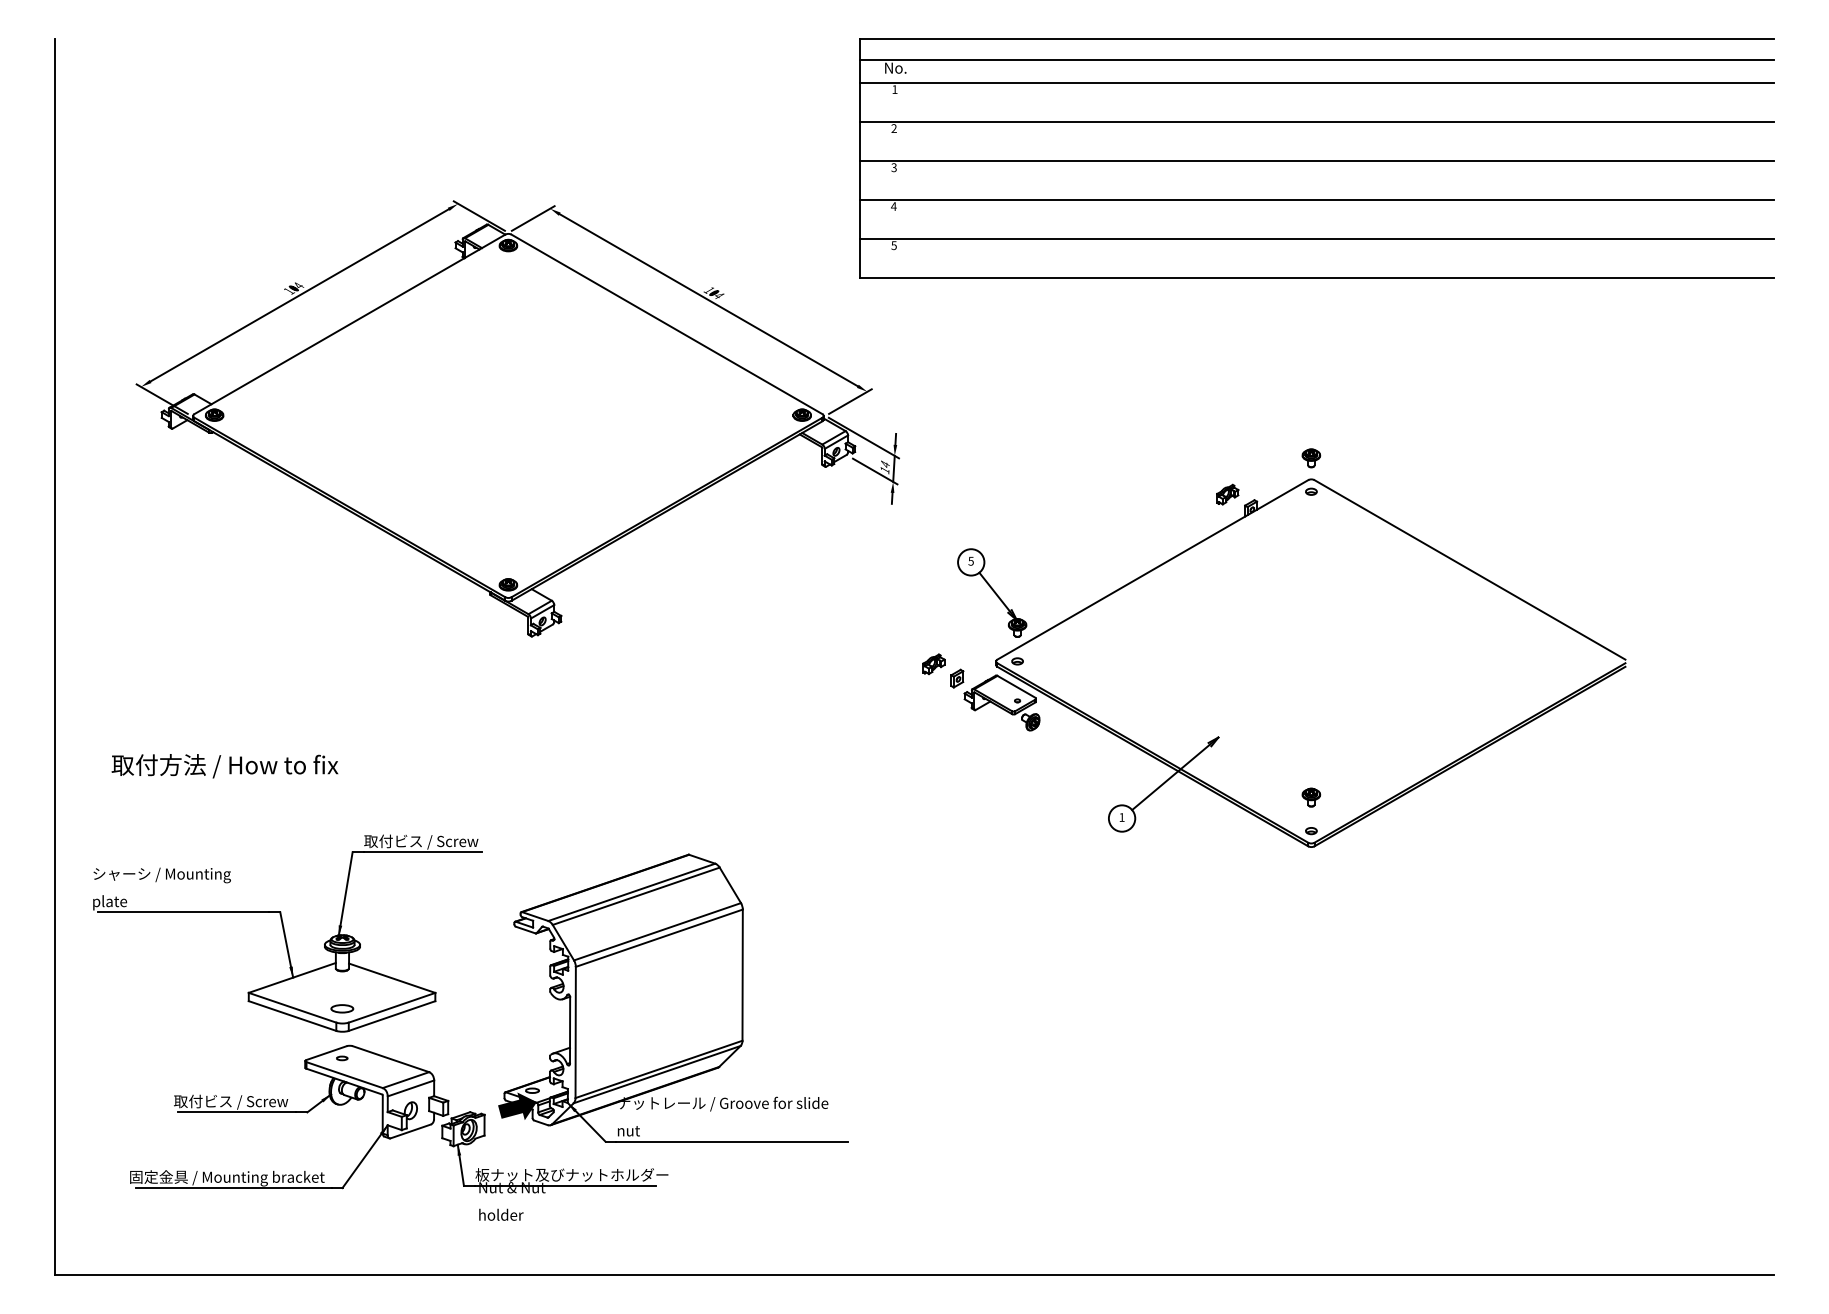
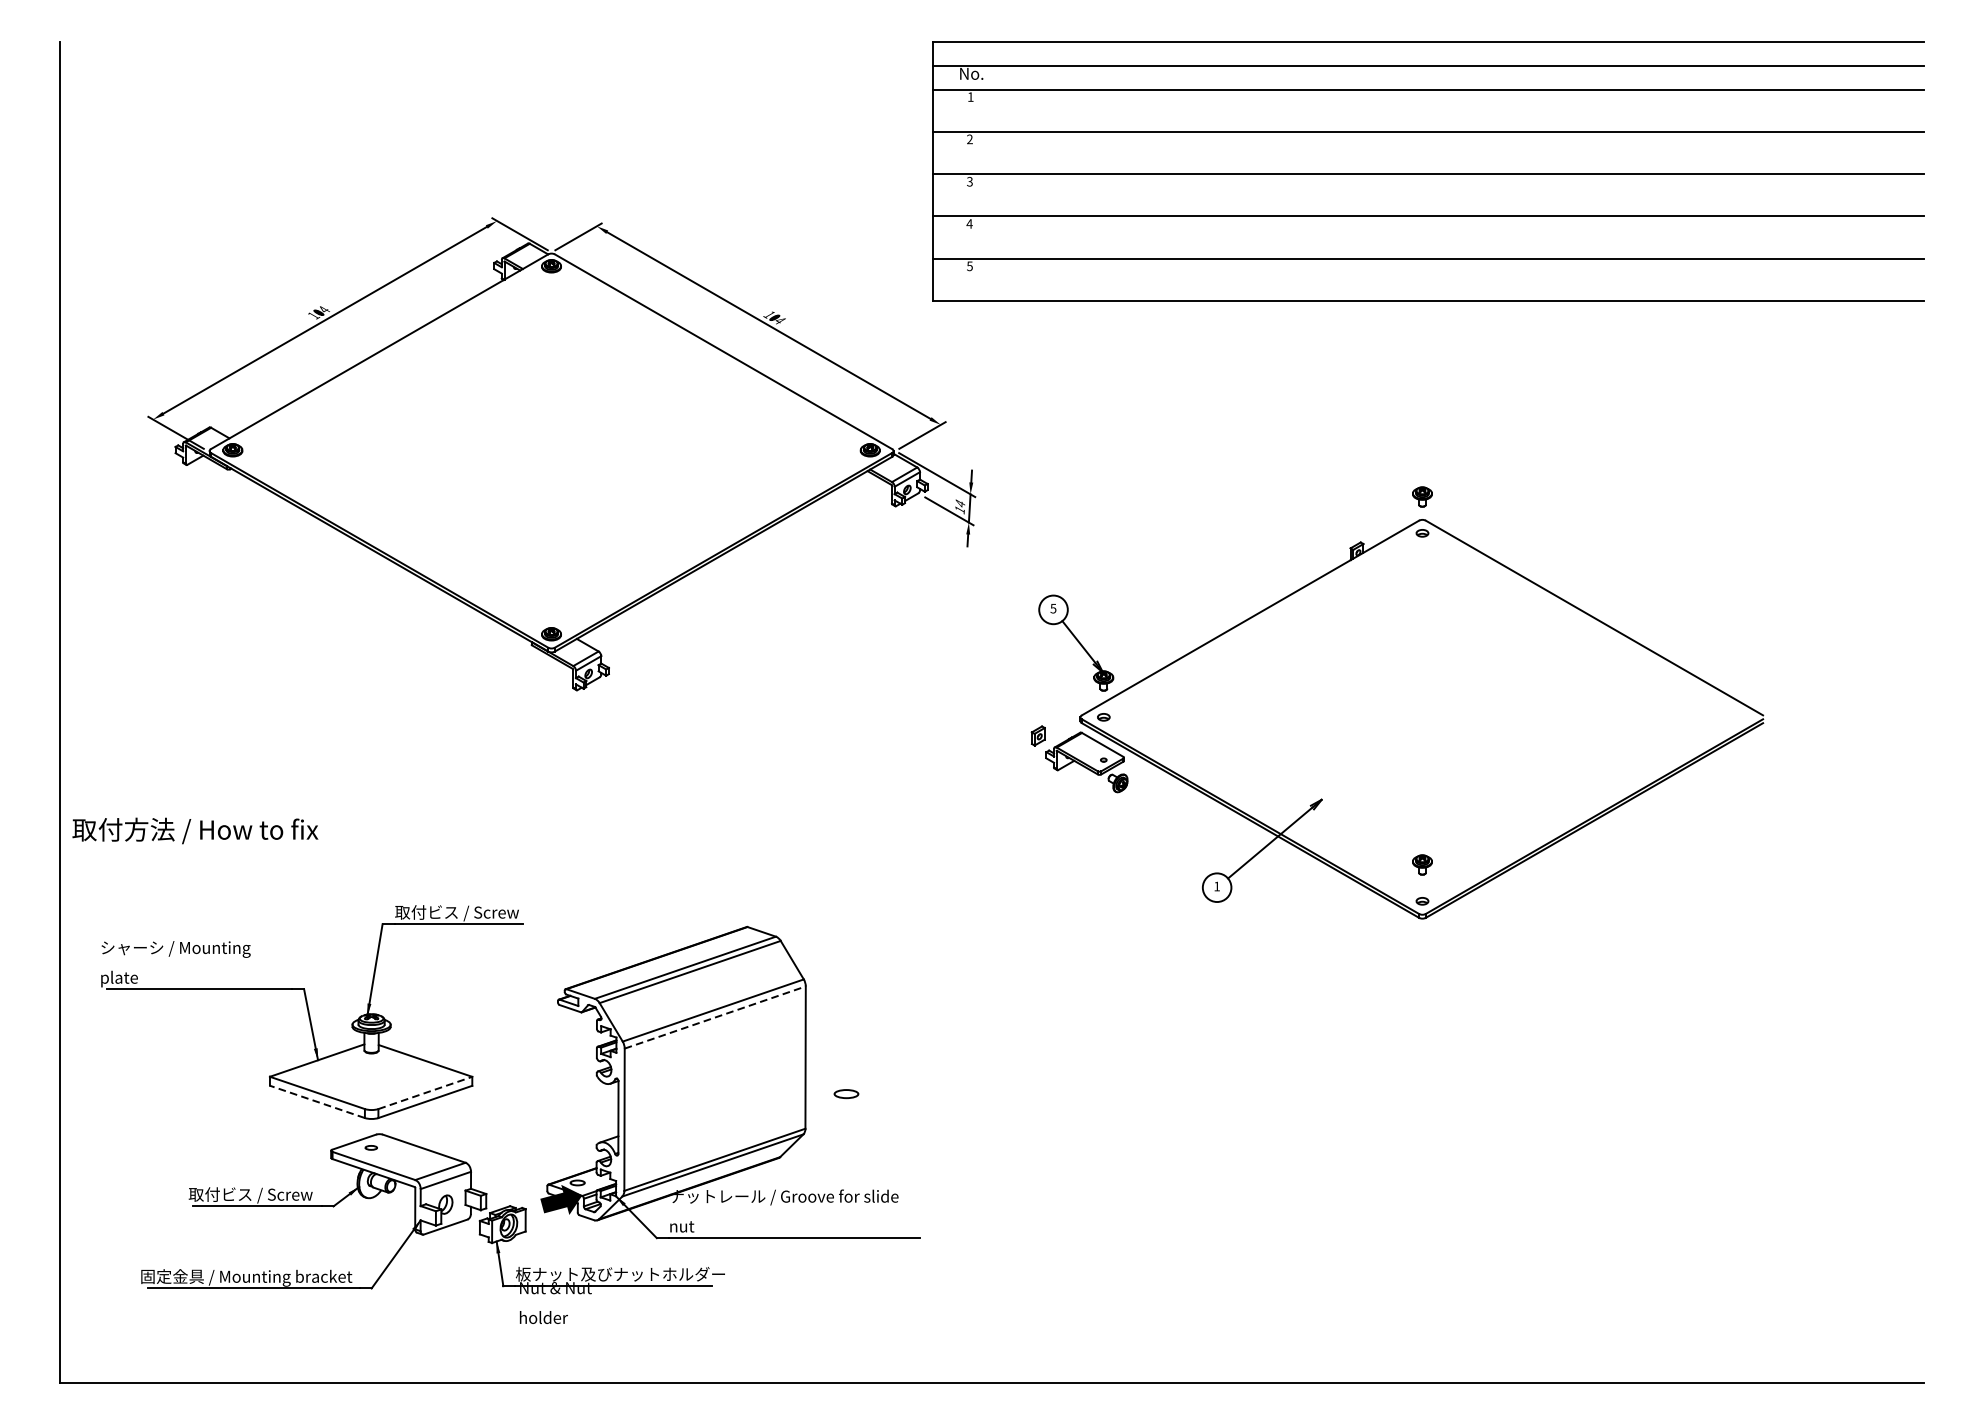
part: (1227, 494) -> (1331, 536), removed
part: (933, 664) -> (1012, 720), removed
text: (224, 766) -> (194, 831), moved
line: (659, 938) -> (715, 1017), solid -> dashed
line: (392, 1007) -> (425, 1092), solid -> dashed
part: (342, 1008) -> (846, 1093), moved
line: (292, 1015) -> (317, 1101), solid -> dashed

